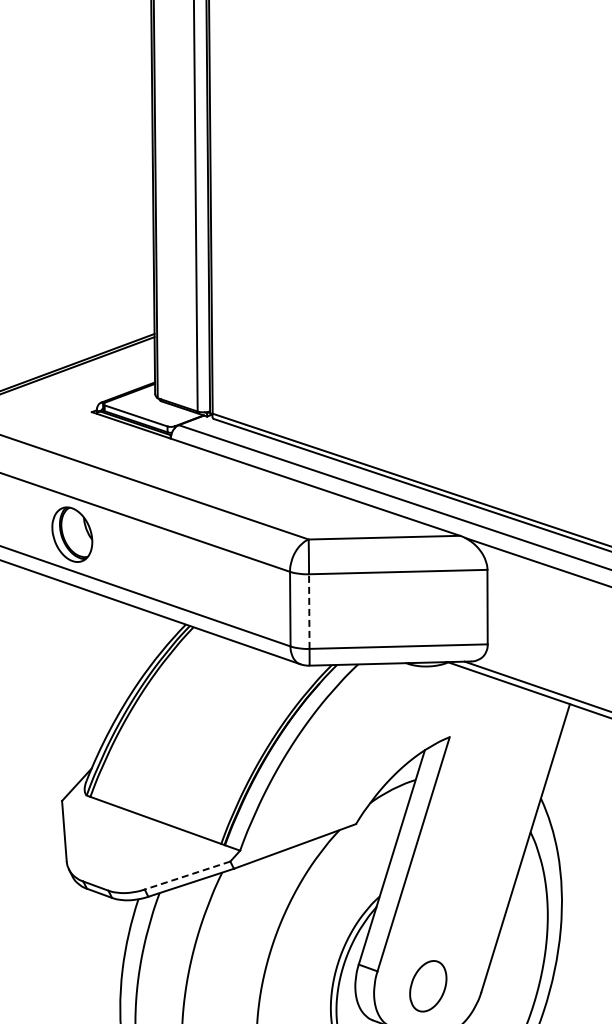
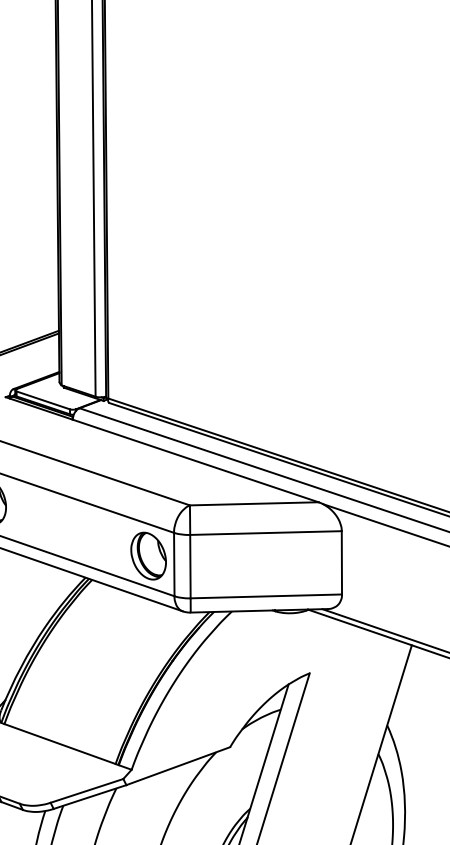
part: (259, 598) -> (148, 555), added
line: (309, 611) -> (190, 566), dashed -> solid
line: (187, 875) -> (86, 790), dashed -> solid

